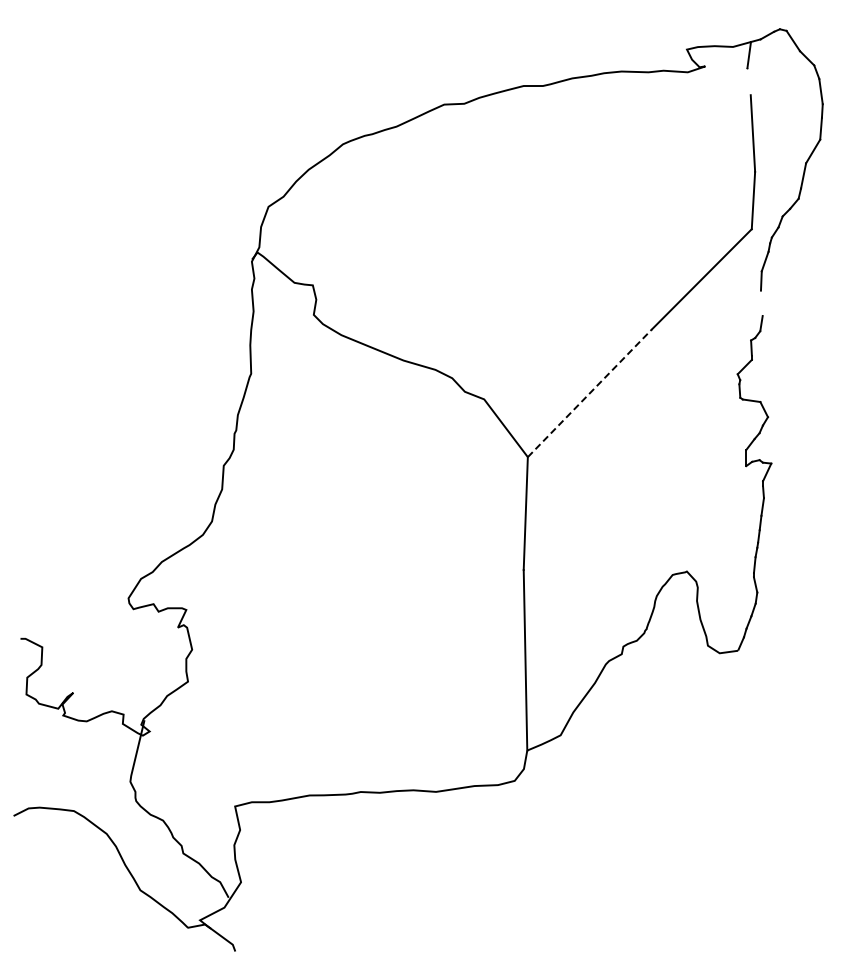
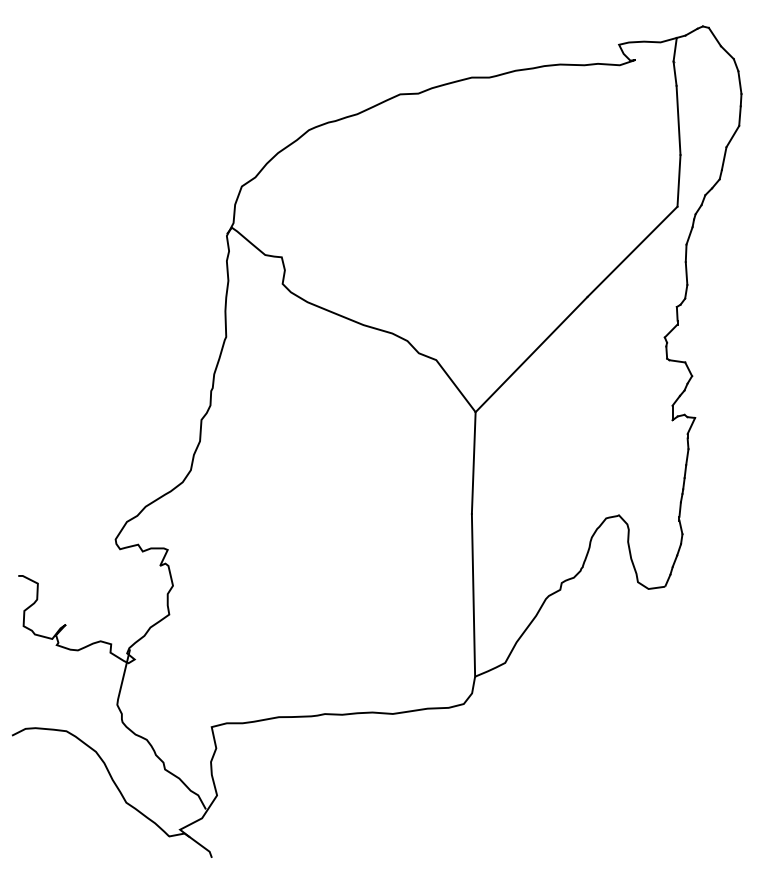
line: (748, 81) -> (674, 73), added
line: (761, 303) -> (686, 273), added
line: (590, 392) -> (532, 353), dashed -> solid

